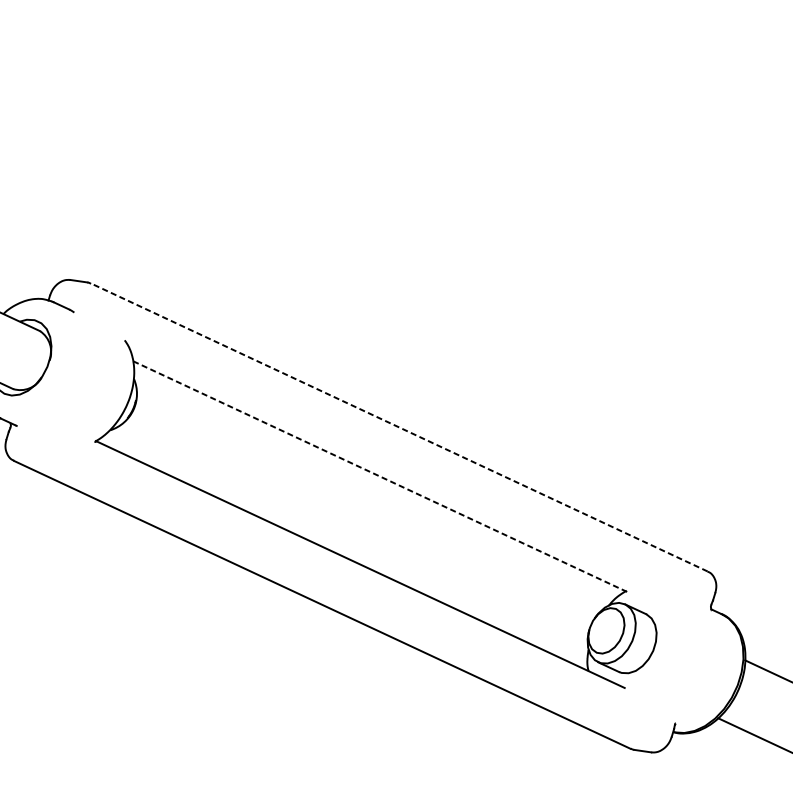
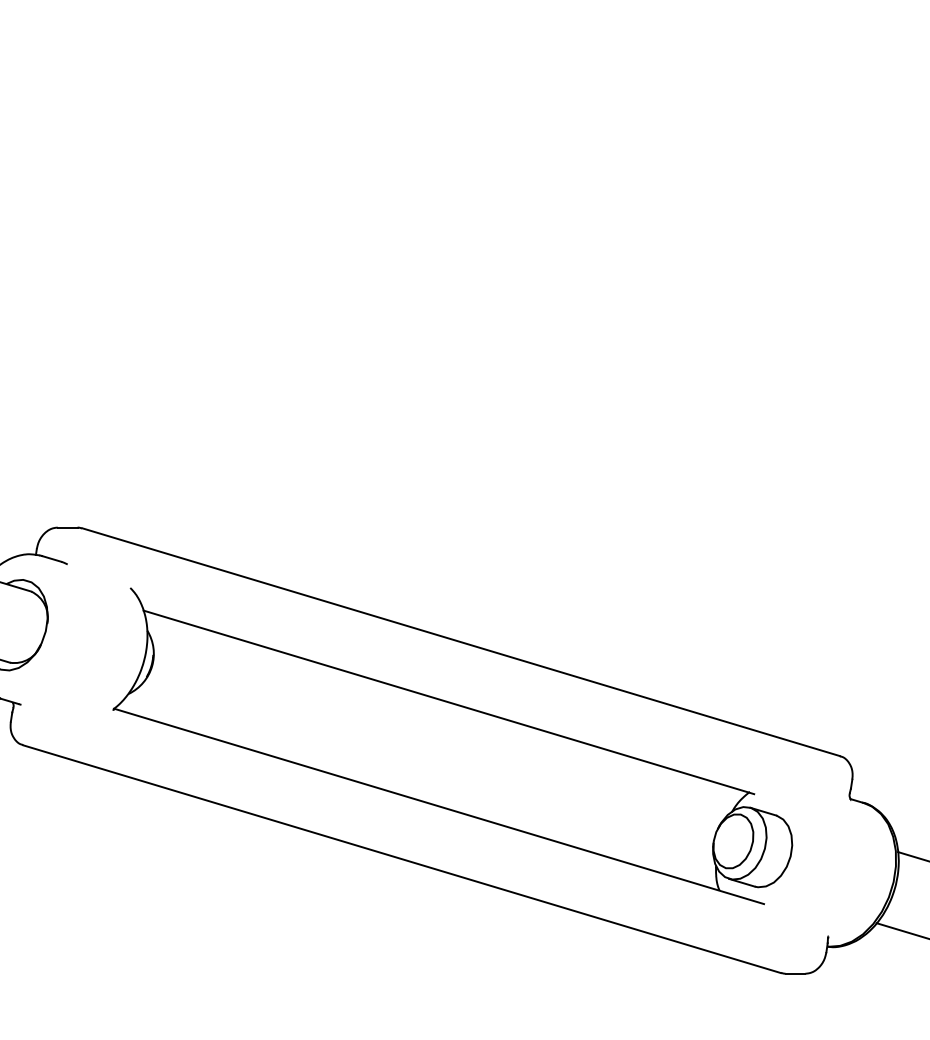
line: (399, 427) -> (461, 642), dashed -> solid
line: (381, 477) -> (448, 702), dashed -> solid

